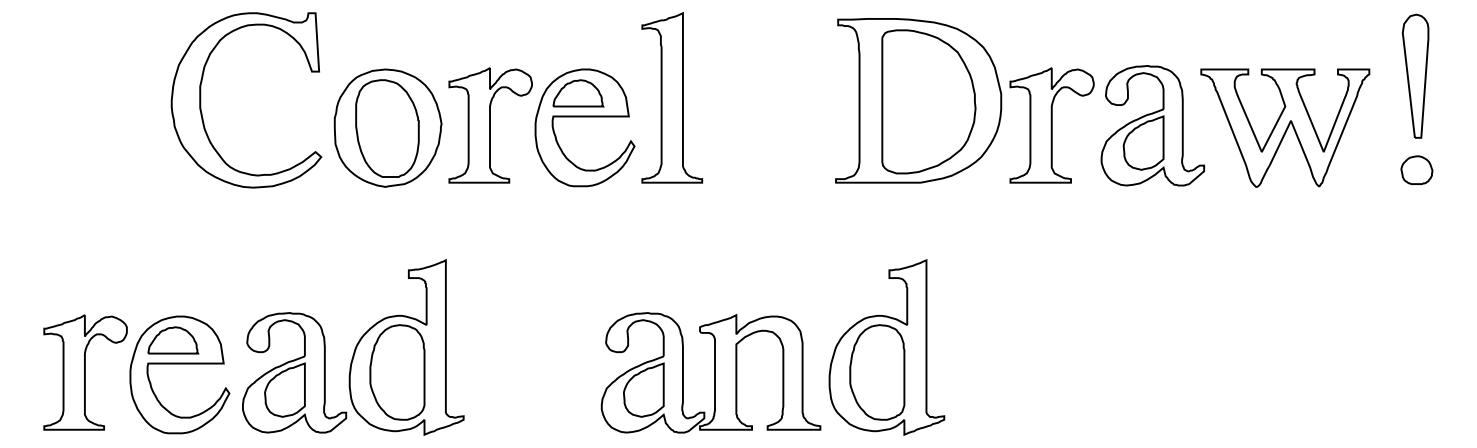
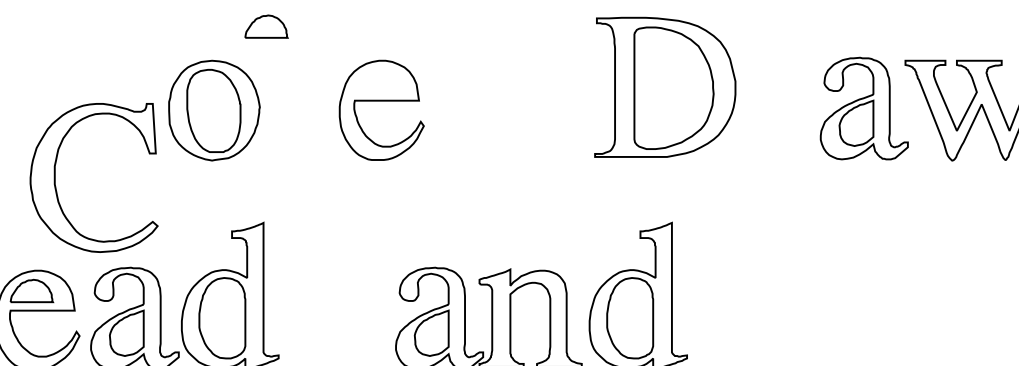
part: (578, 93) -> (266, 26), moved
part: (672, 97) -> (456, 84), removed
part: (201, 100) -> (55, 178), moved
part: (490, 125) -> (301, 108), removed
part: (1051, 125) -> (778, 108), removed

